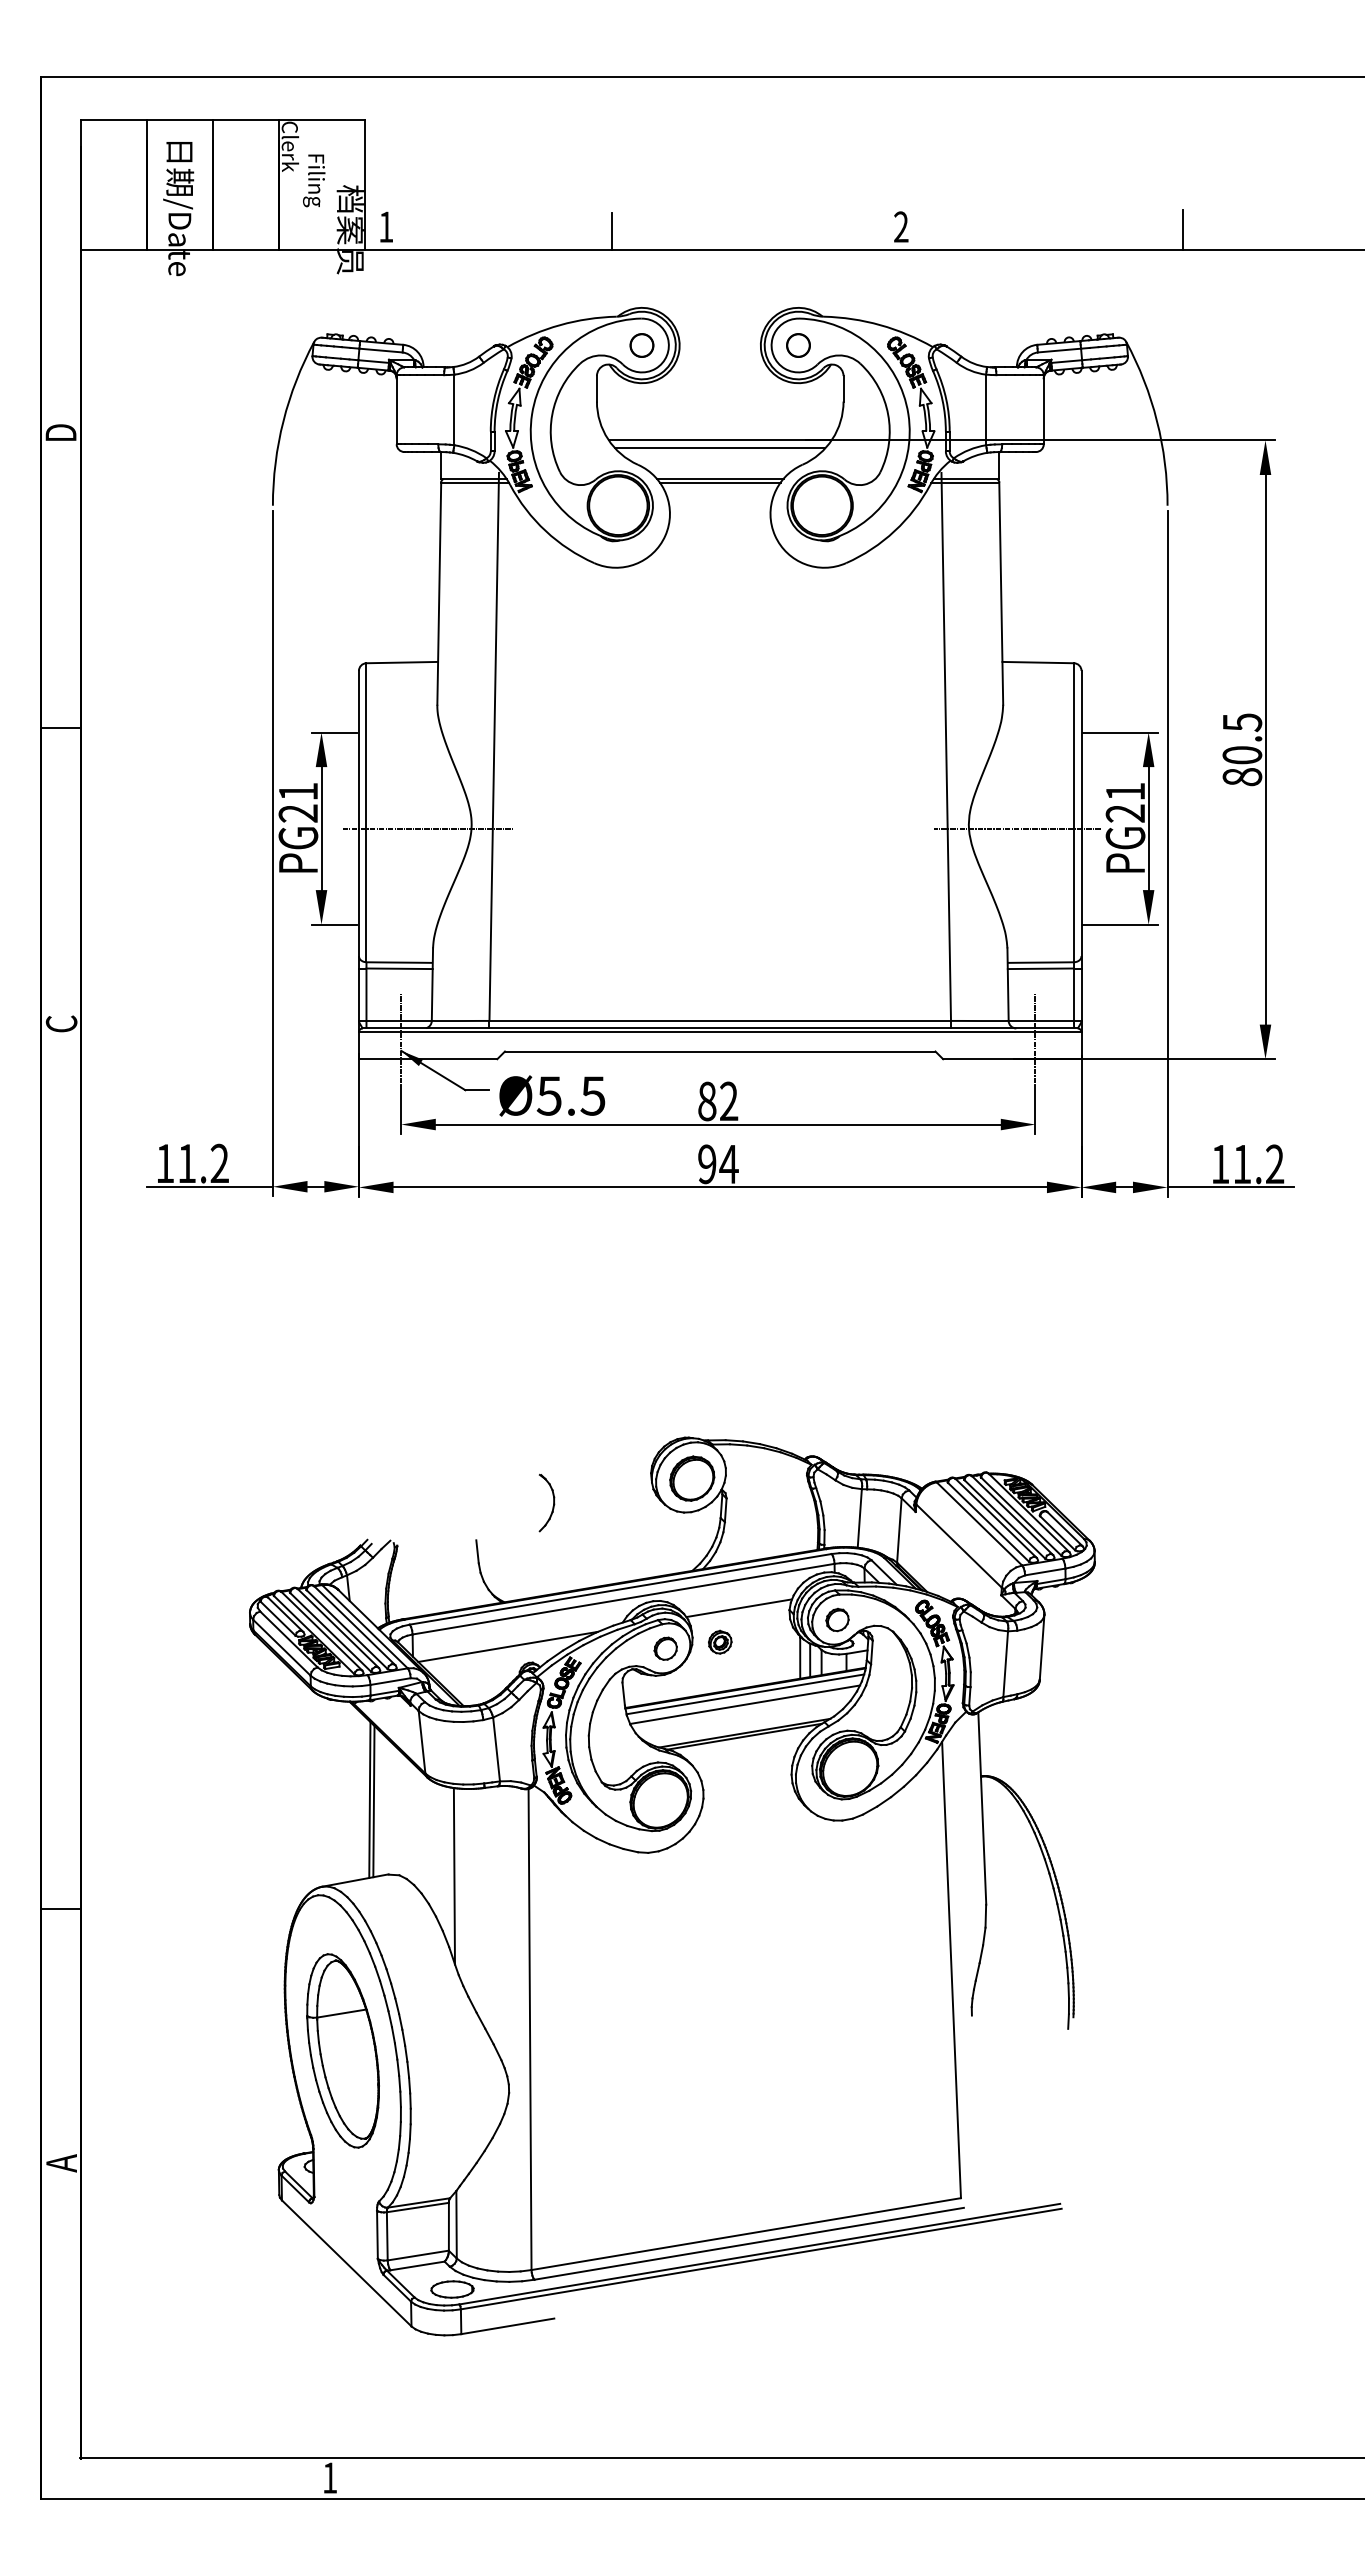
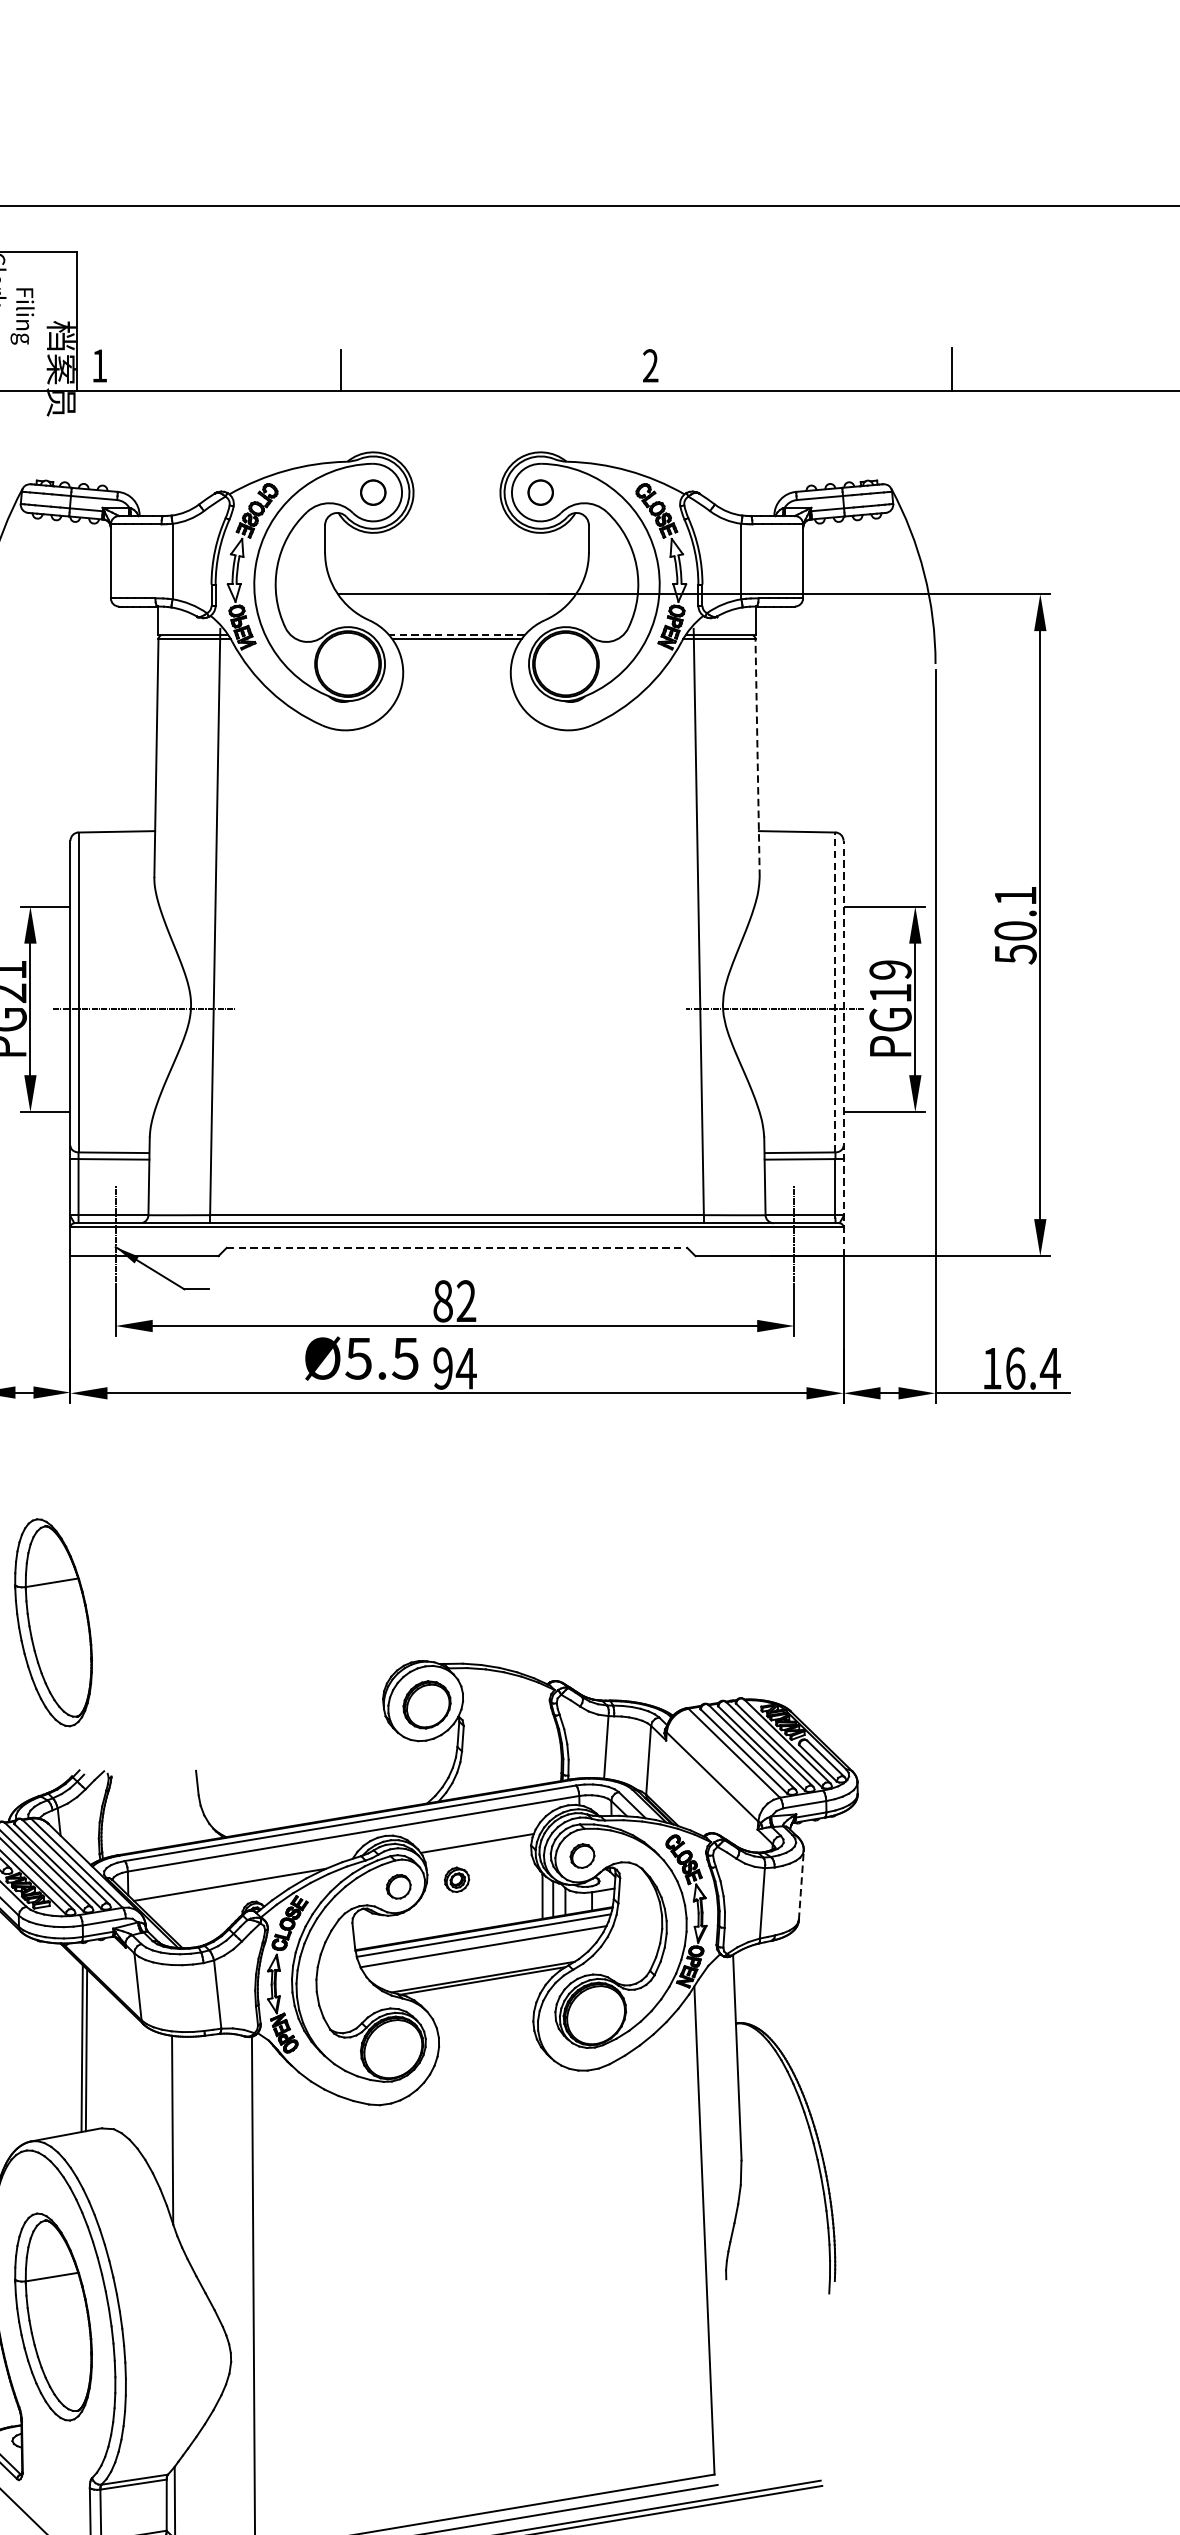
line: (720, 448) -> (457, 602), removed
line: (719, 478) -> (456, 634), solid -> dashed
line: (1001, 593) -> (757, 757), solid -> dashed
text: (1242, 749) -> (1015, 924), 80.5 -> 50.1
text: (1125, 802) -> (890, 981), PG21 -> PG19
line: (1074, 812) -> (835, 992), solid -> dashed
line: (1081, 864) -> (843, 1047), solid -> dashed
line: (720, 1051) -> (457, 1247), solid -> dashed
text: (552, 1095) -> (362, 1358), moved
text: (1258, 1164) -> (1032, 1368), 11.2 -> 16.4
part: (342, 1401) -> (52, 1622), added
part: (553, 1502) -> (278, 1730), removed
line: (1042, 1647) -> (801, 1885), solid -> dashed

